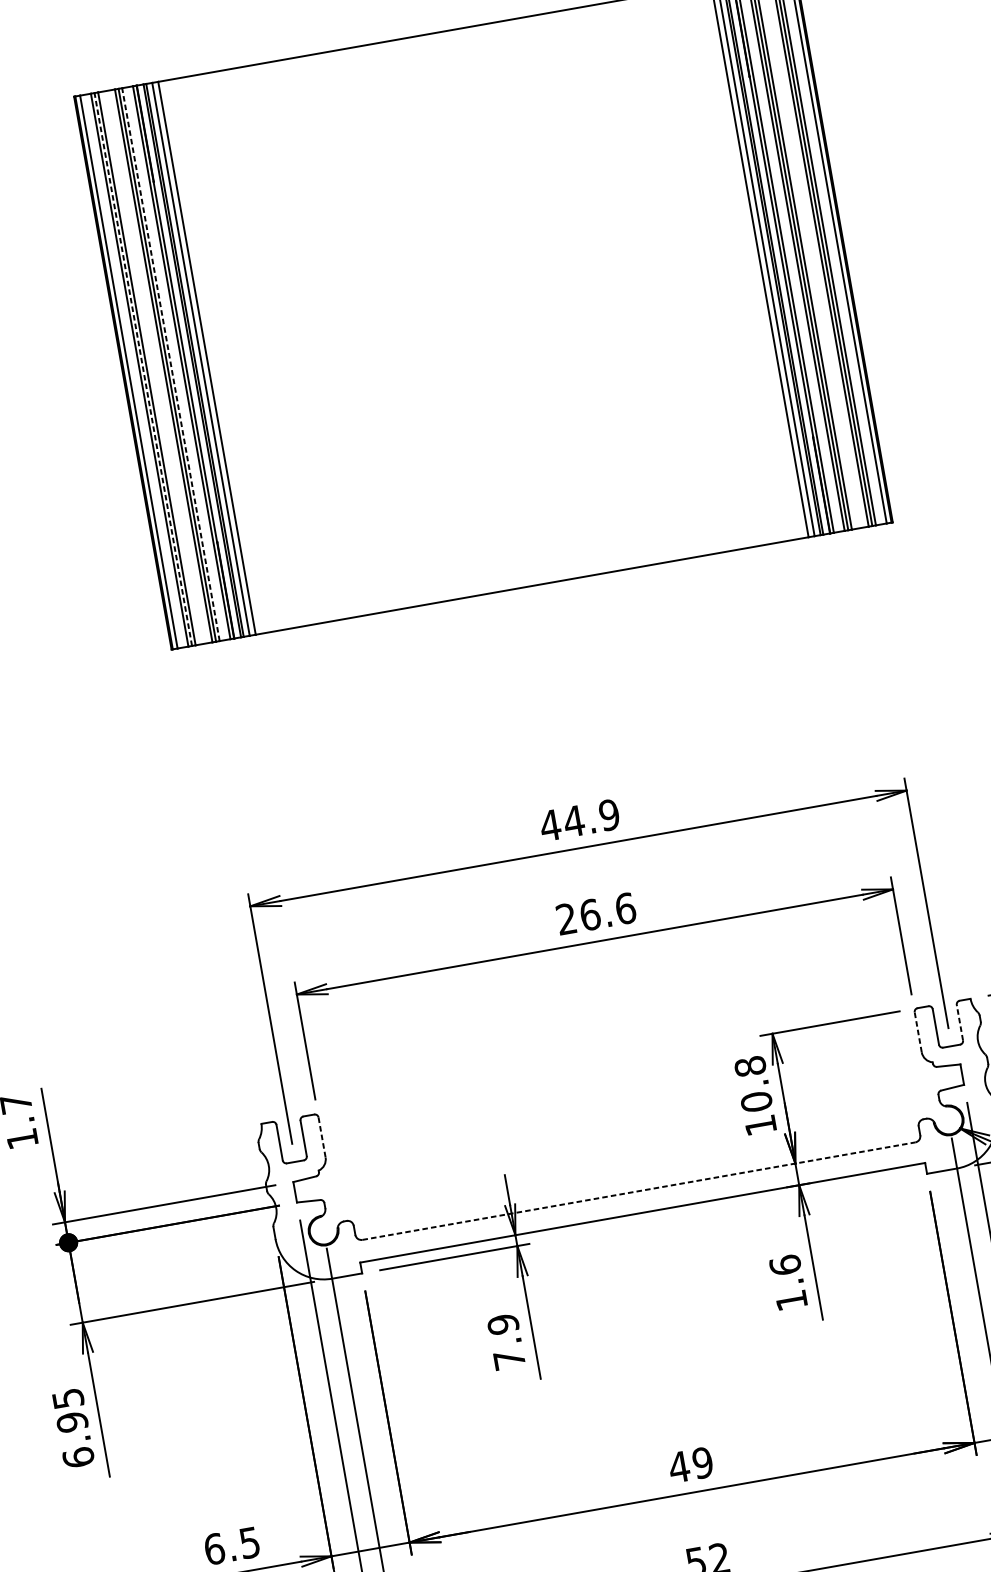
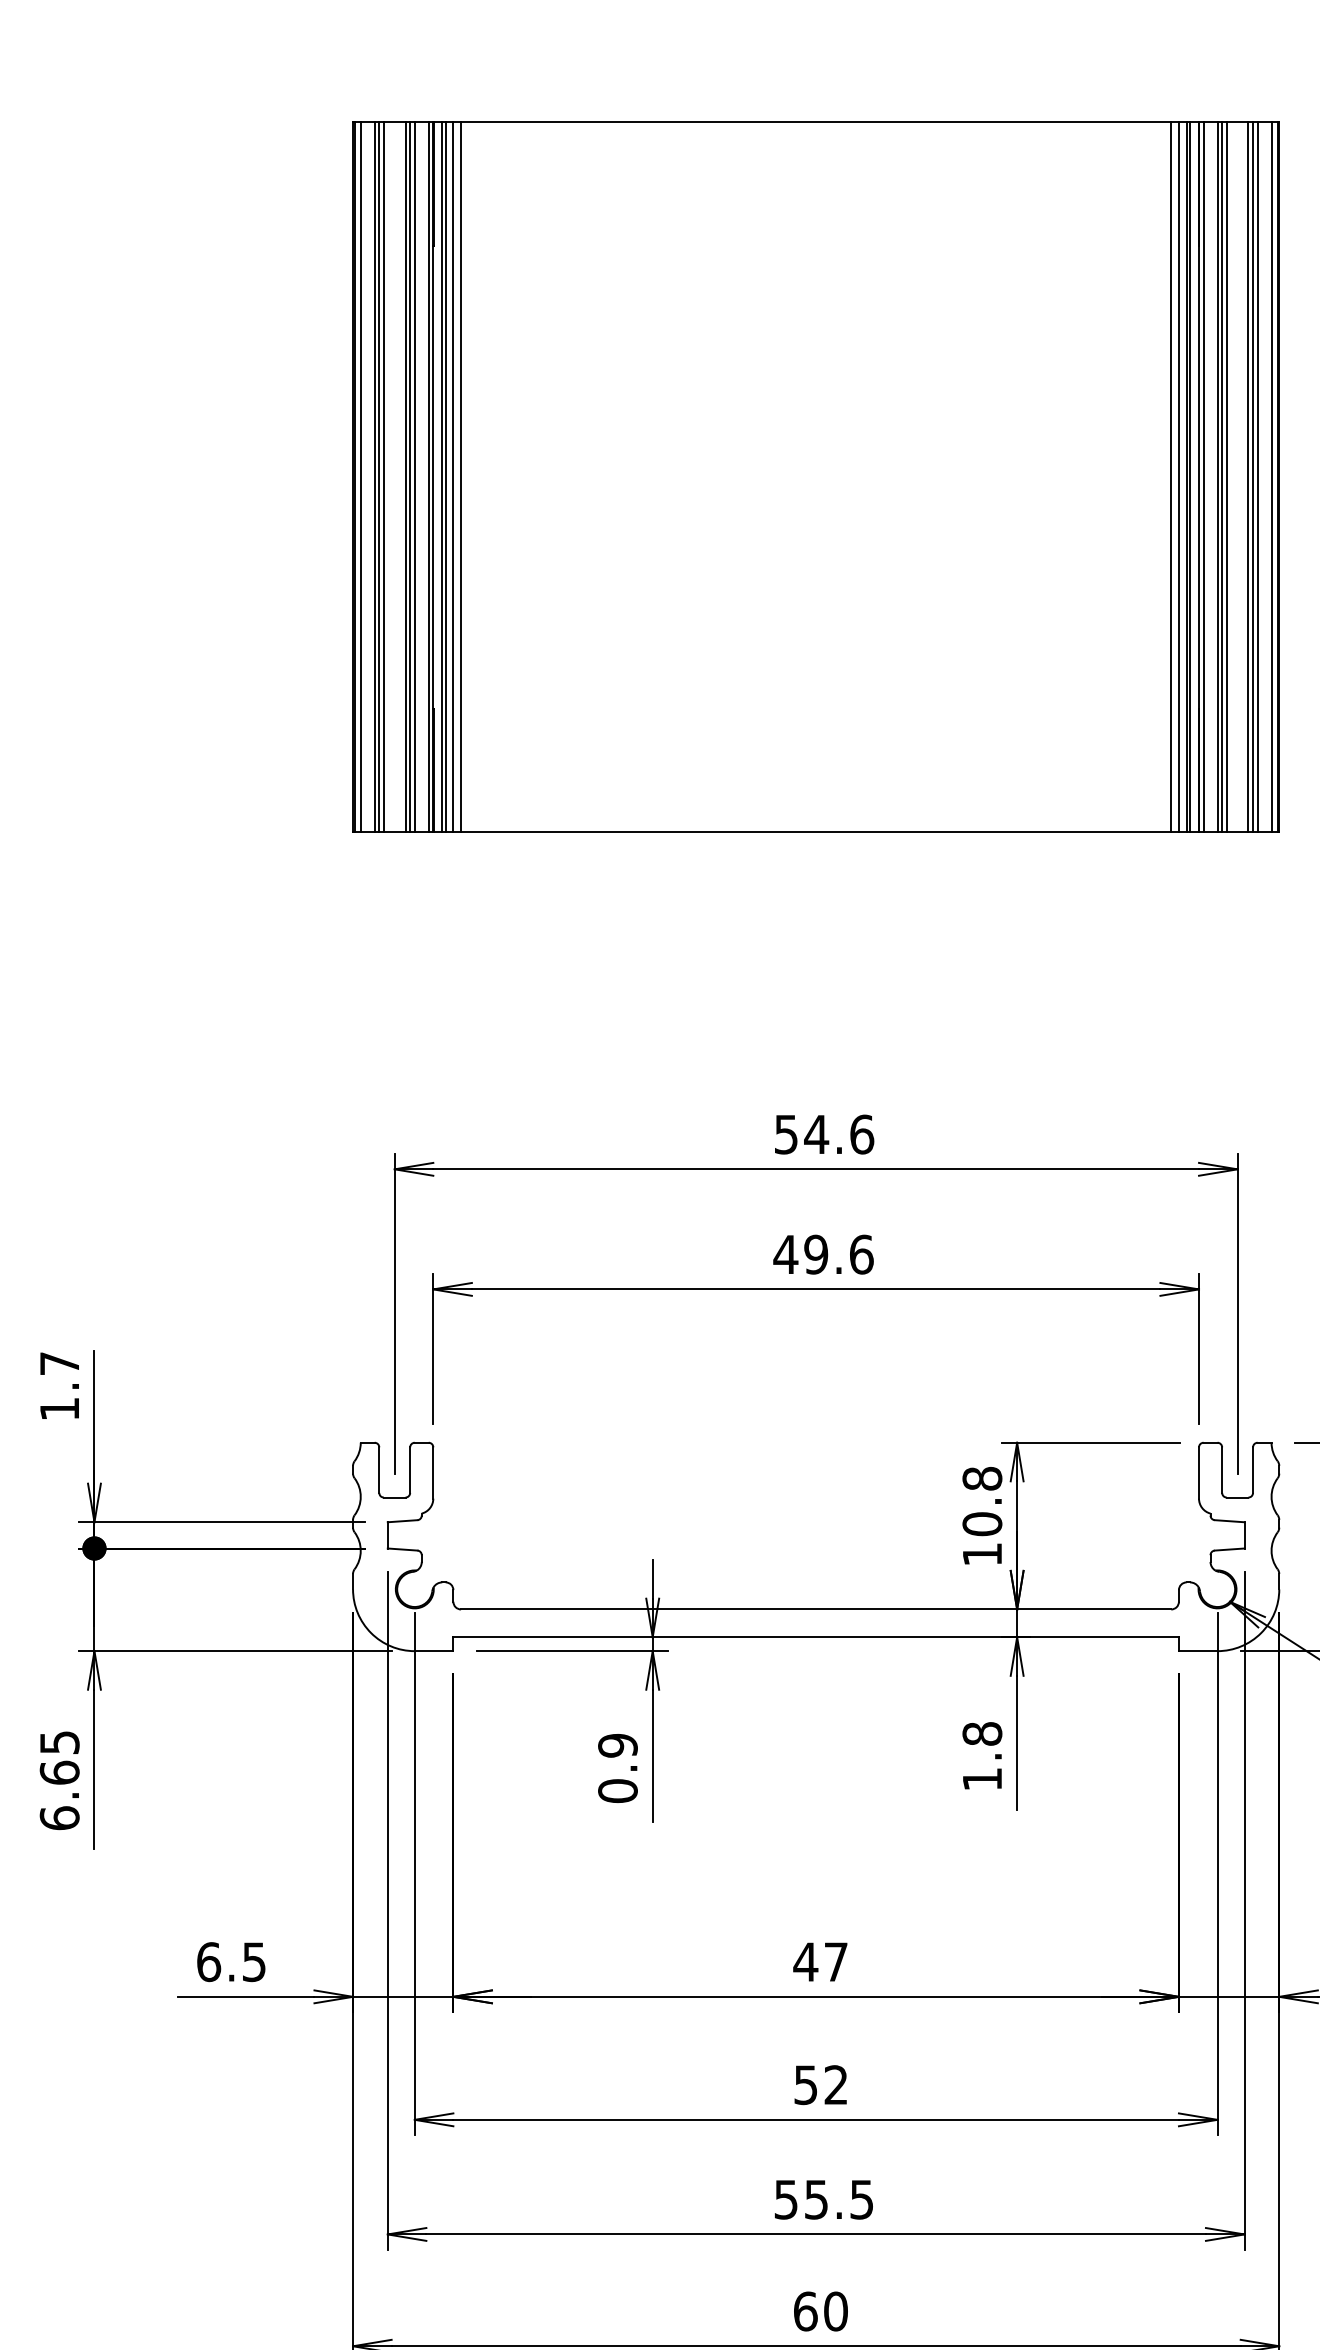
line: (170, 364) -> (414, 476), dashed -> solid
line: (143, 368) -> (379, 476), dashed -> solid
text: (579, 820) -> (823, 1134), 44.9 -> 54.6
text: (577, 916) -> (800, 1254), 26.6 -> 49.6
line: (960, 1022) -> (1253, 1470), dashed -> solid
line: (918, 1032) -> (1199, 1473), dashed -> solid
line: (322, 1137) -> (433, 1473), dashed -> solid
line: (639, 1191) -> (816, 1609), dashed -> solid
text: (785, 1264) -> (982, 1733), 1.6 -> 1.8
text: (509, 1360) -> (617, 1791), 7.9 -> 0.9
text: (72, 1421) -> (59, 1772), 6.95 -> 6.65
text: (702, 1463) -> (835, 1962), 49 -> 47

